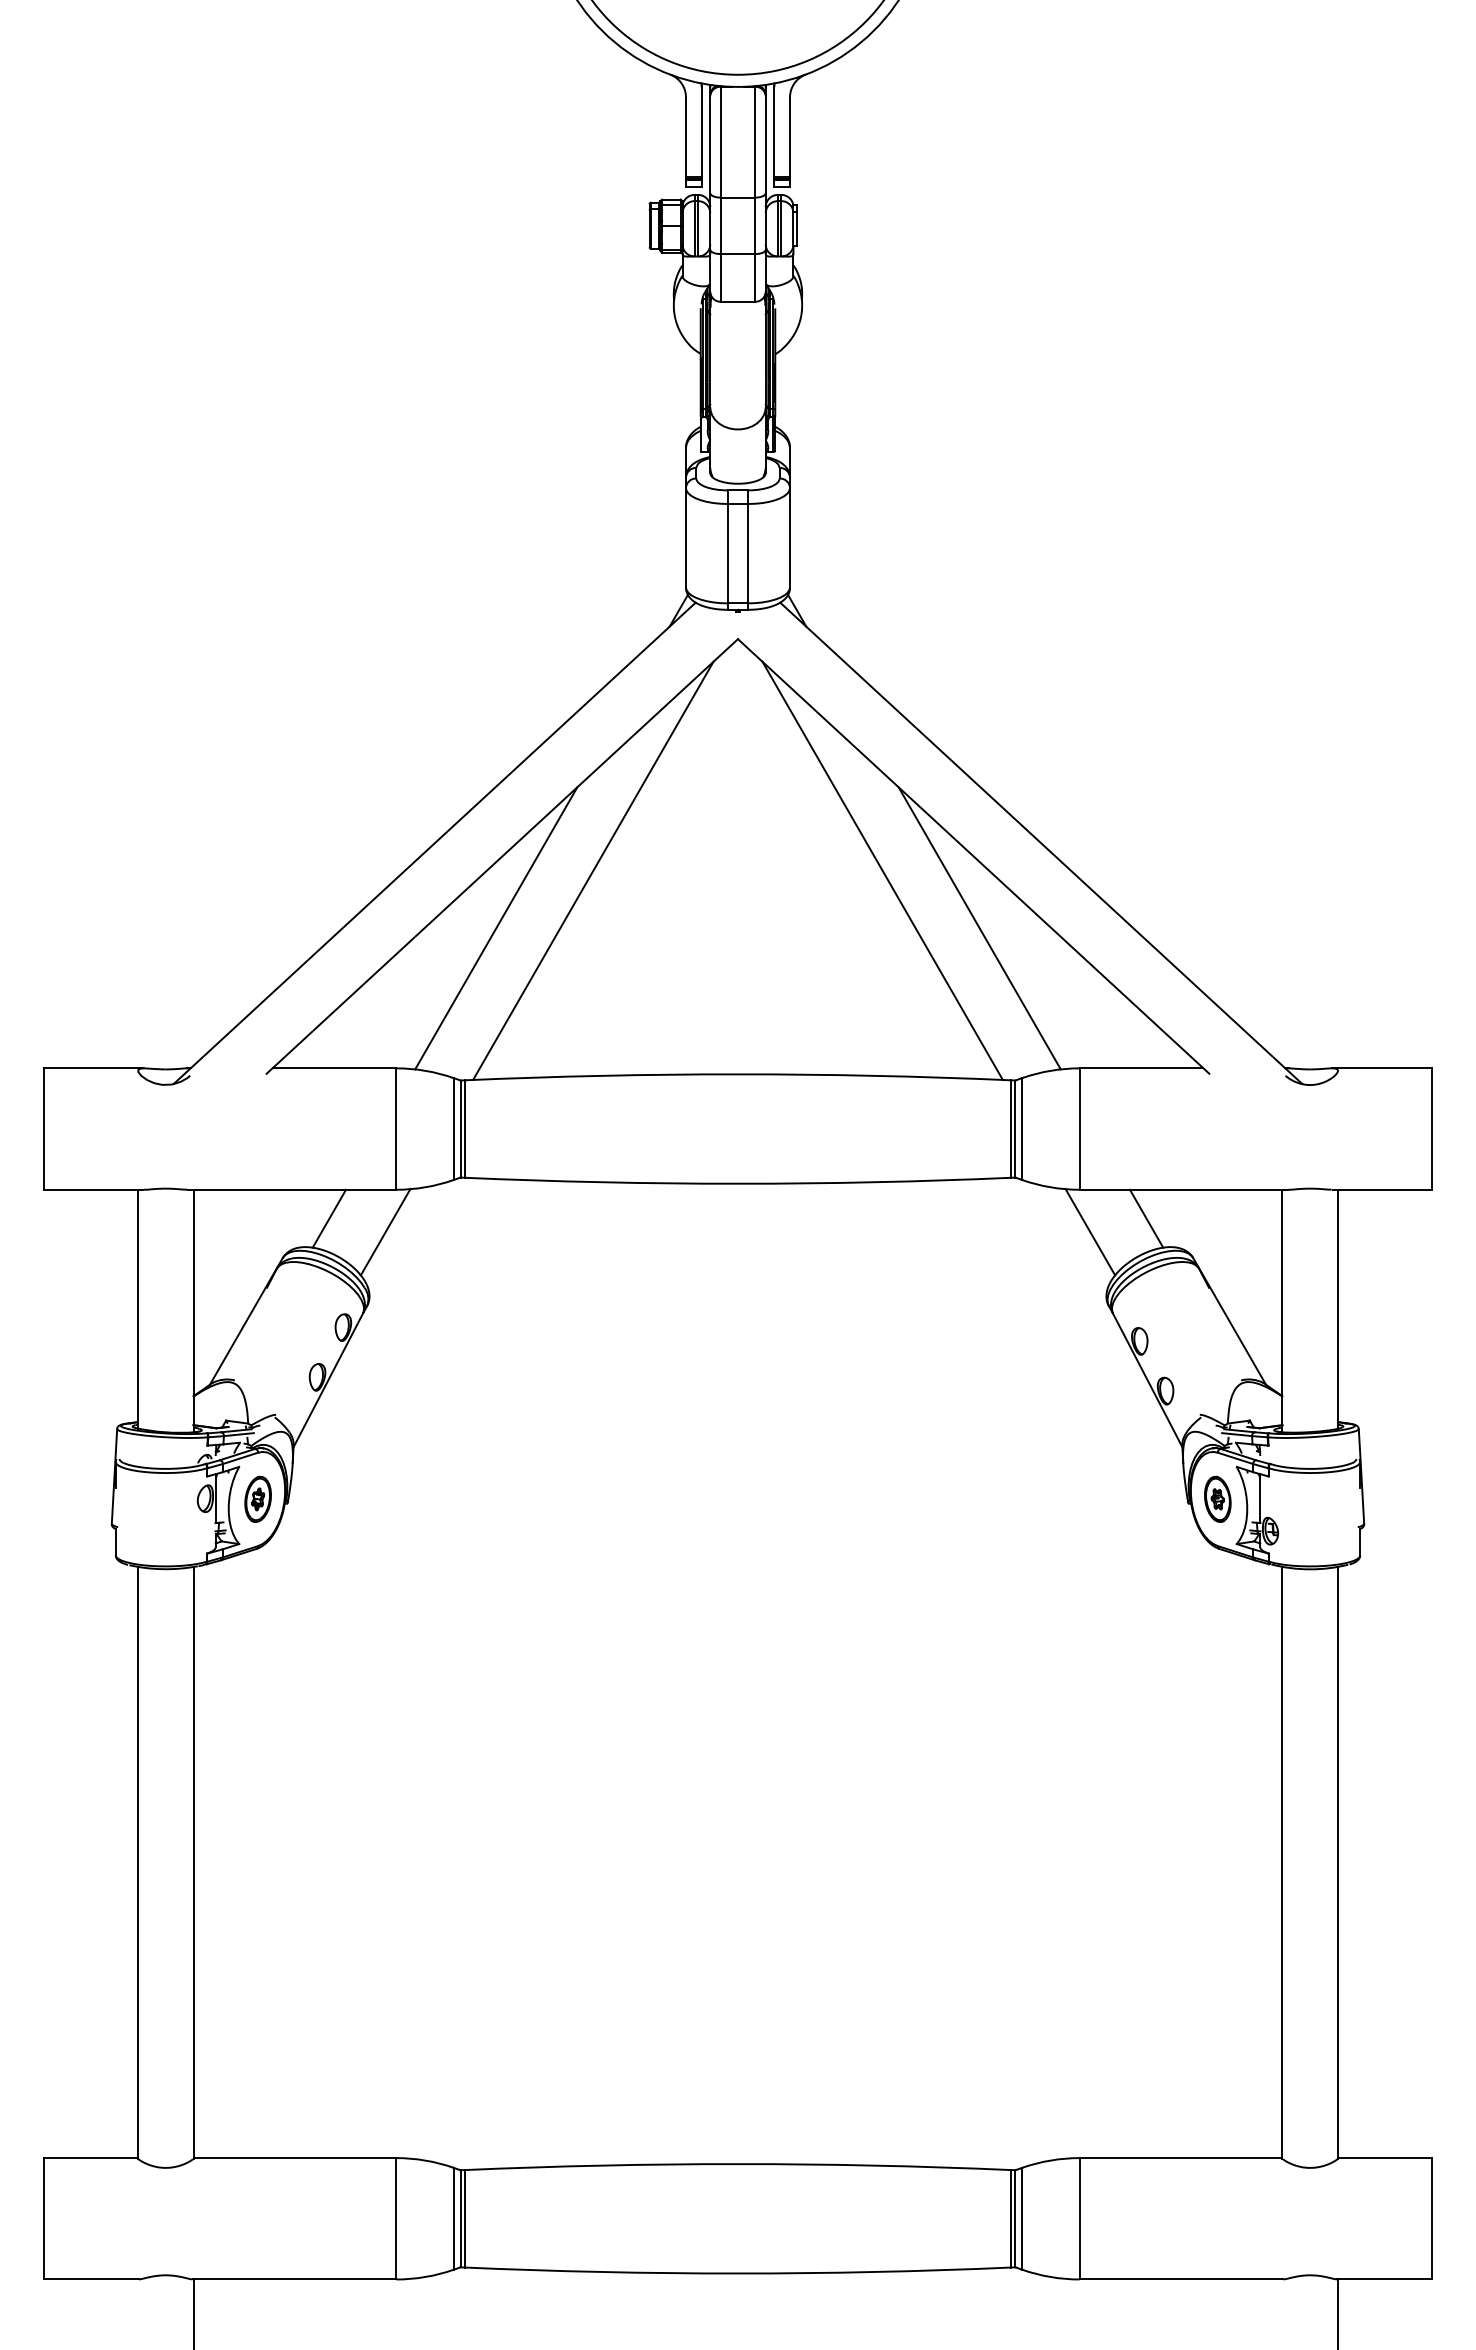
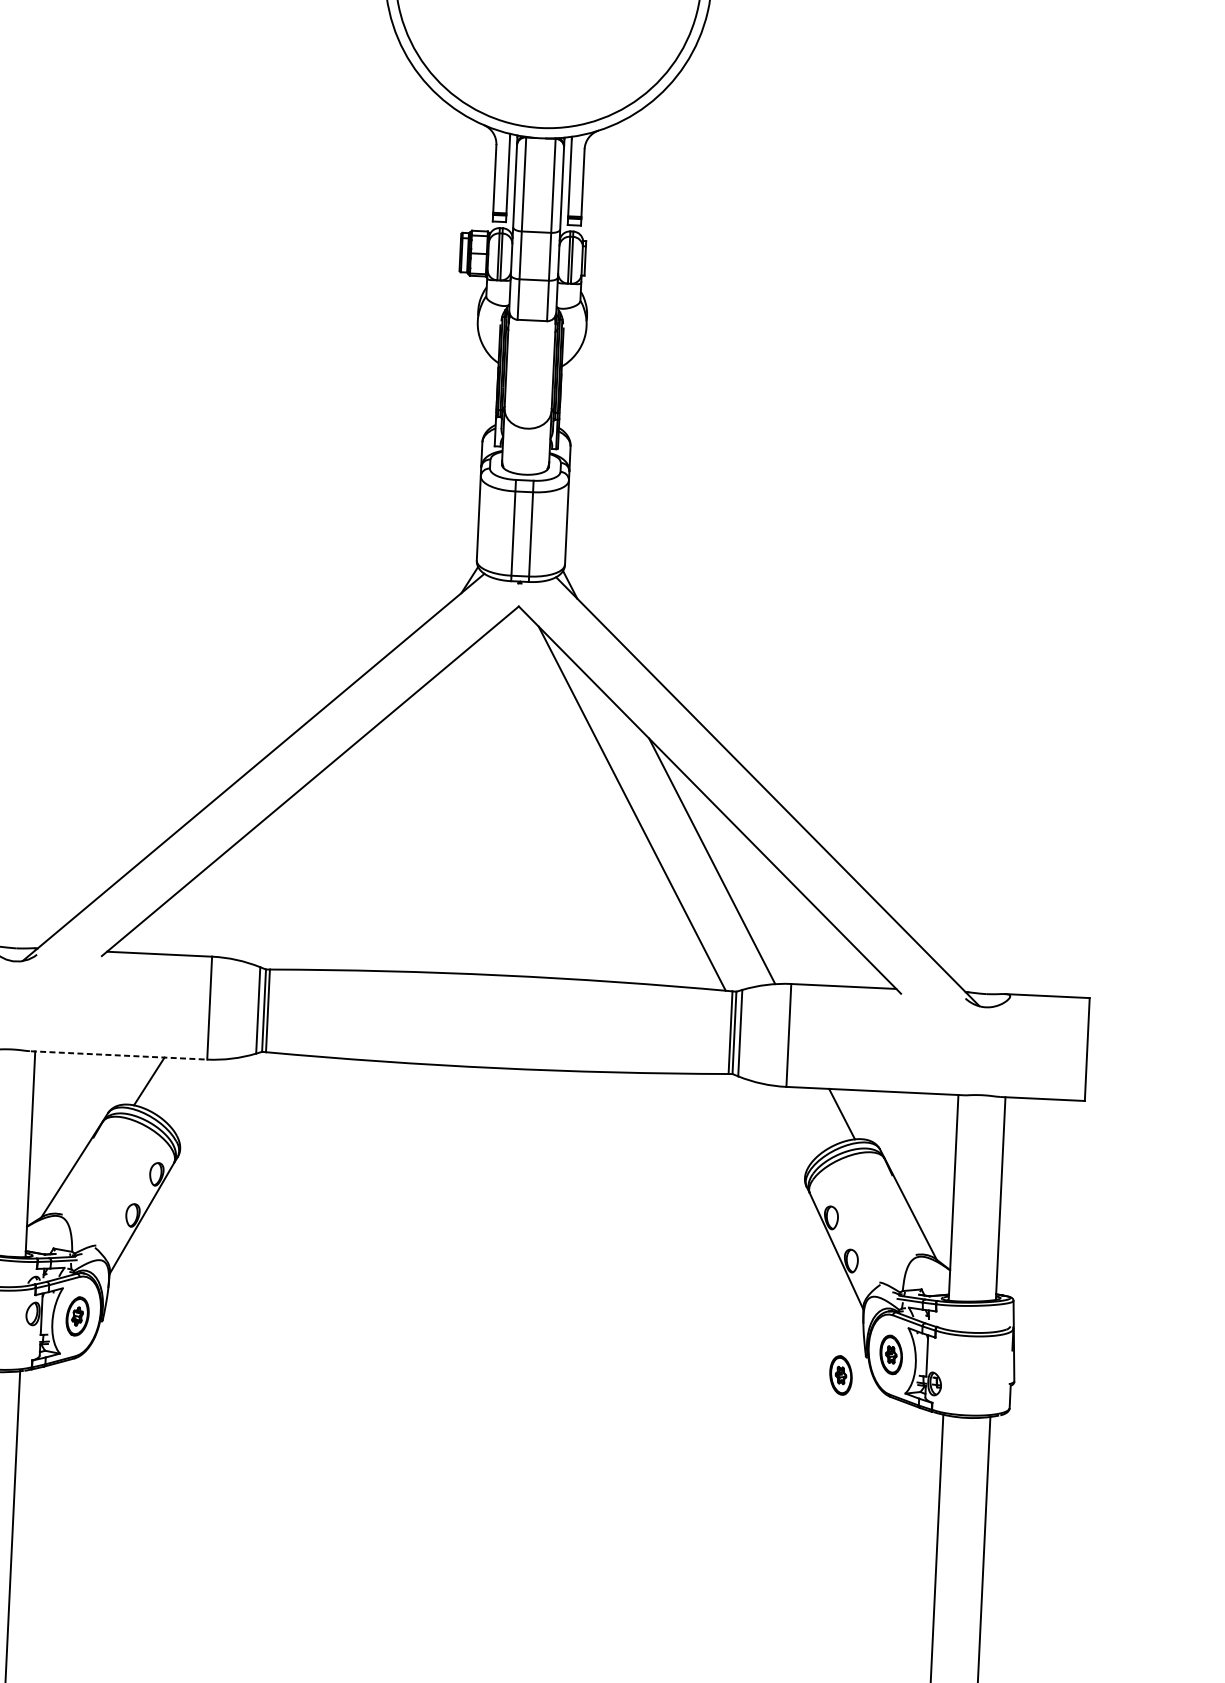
line: (593, 870) -> (387, 796), removed
line: (496, 928) -> (302, 842), removed
line: (292, 1189) -> (119, 1055), solid -> dashed
line: (385, 1232) -> (196, 1095), removed
line: (1090, 1232) -> (793, 1123), removed
part: (1159, 1525) -> (840, 1374), added

